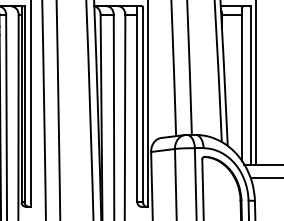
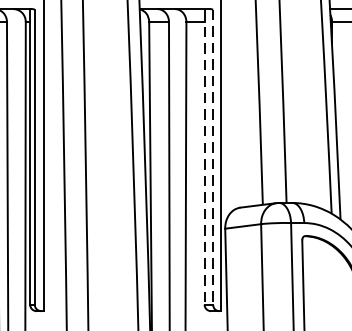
line: (137, 104) -> (204, 157), solid -> dashed
line: (143, 104) -> (213, 157), solid -> dashed

